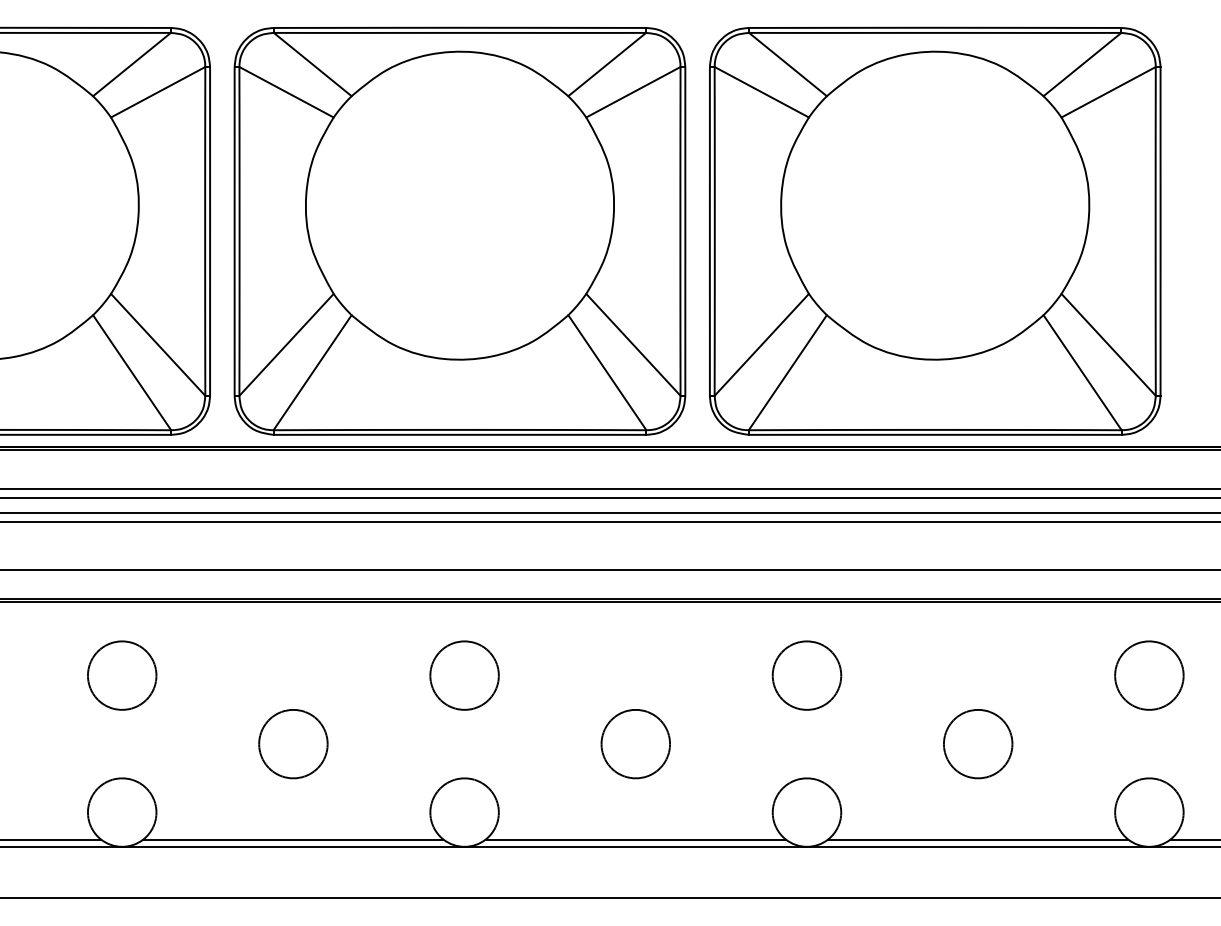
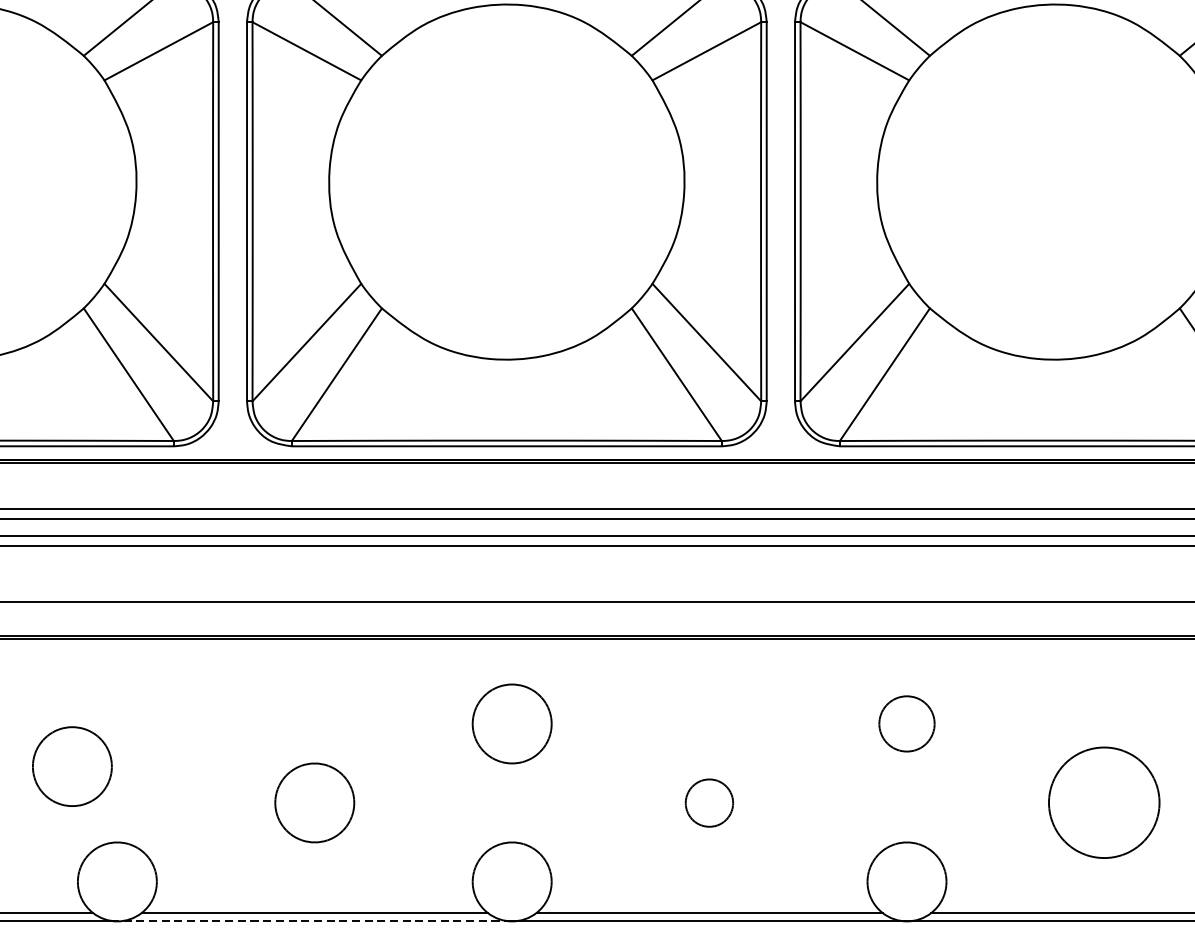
part: (122, 675) -> (72, 766), moved
part: (806, 675) -> (906, 723), size x0.7
part: (635, 744) -> (709, 803), size x0.6
part: (978, 744) -> (1104, 803), size x1.4
line: (292, 846) -> (313, 921), solid -> dashed

